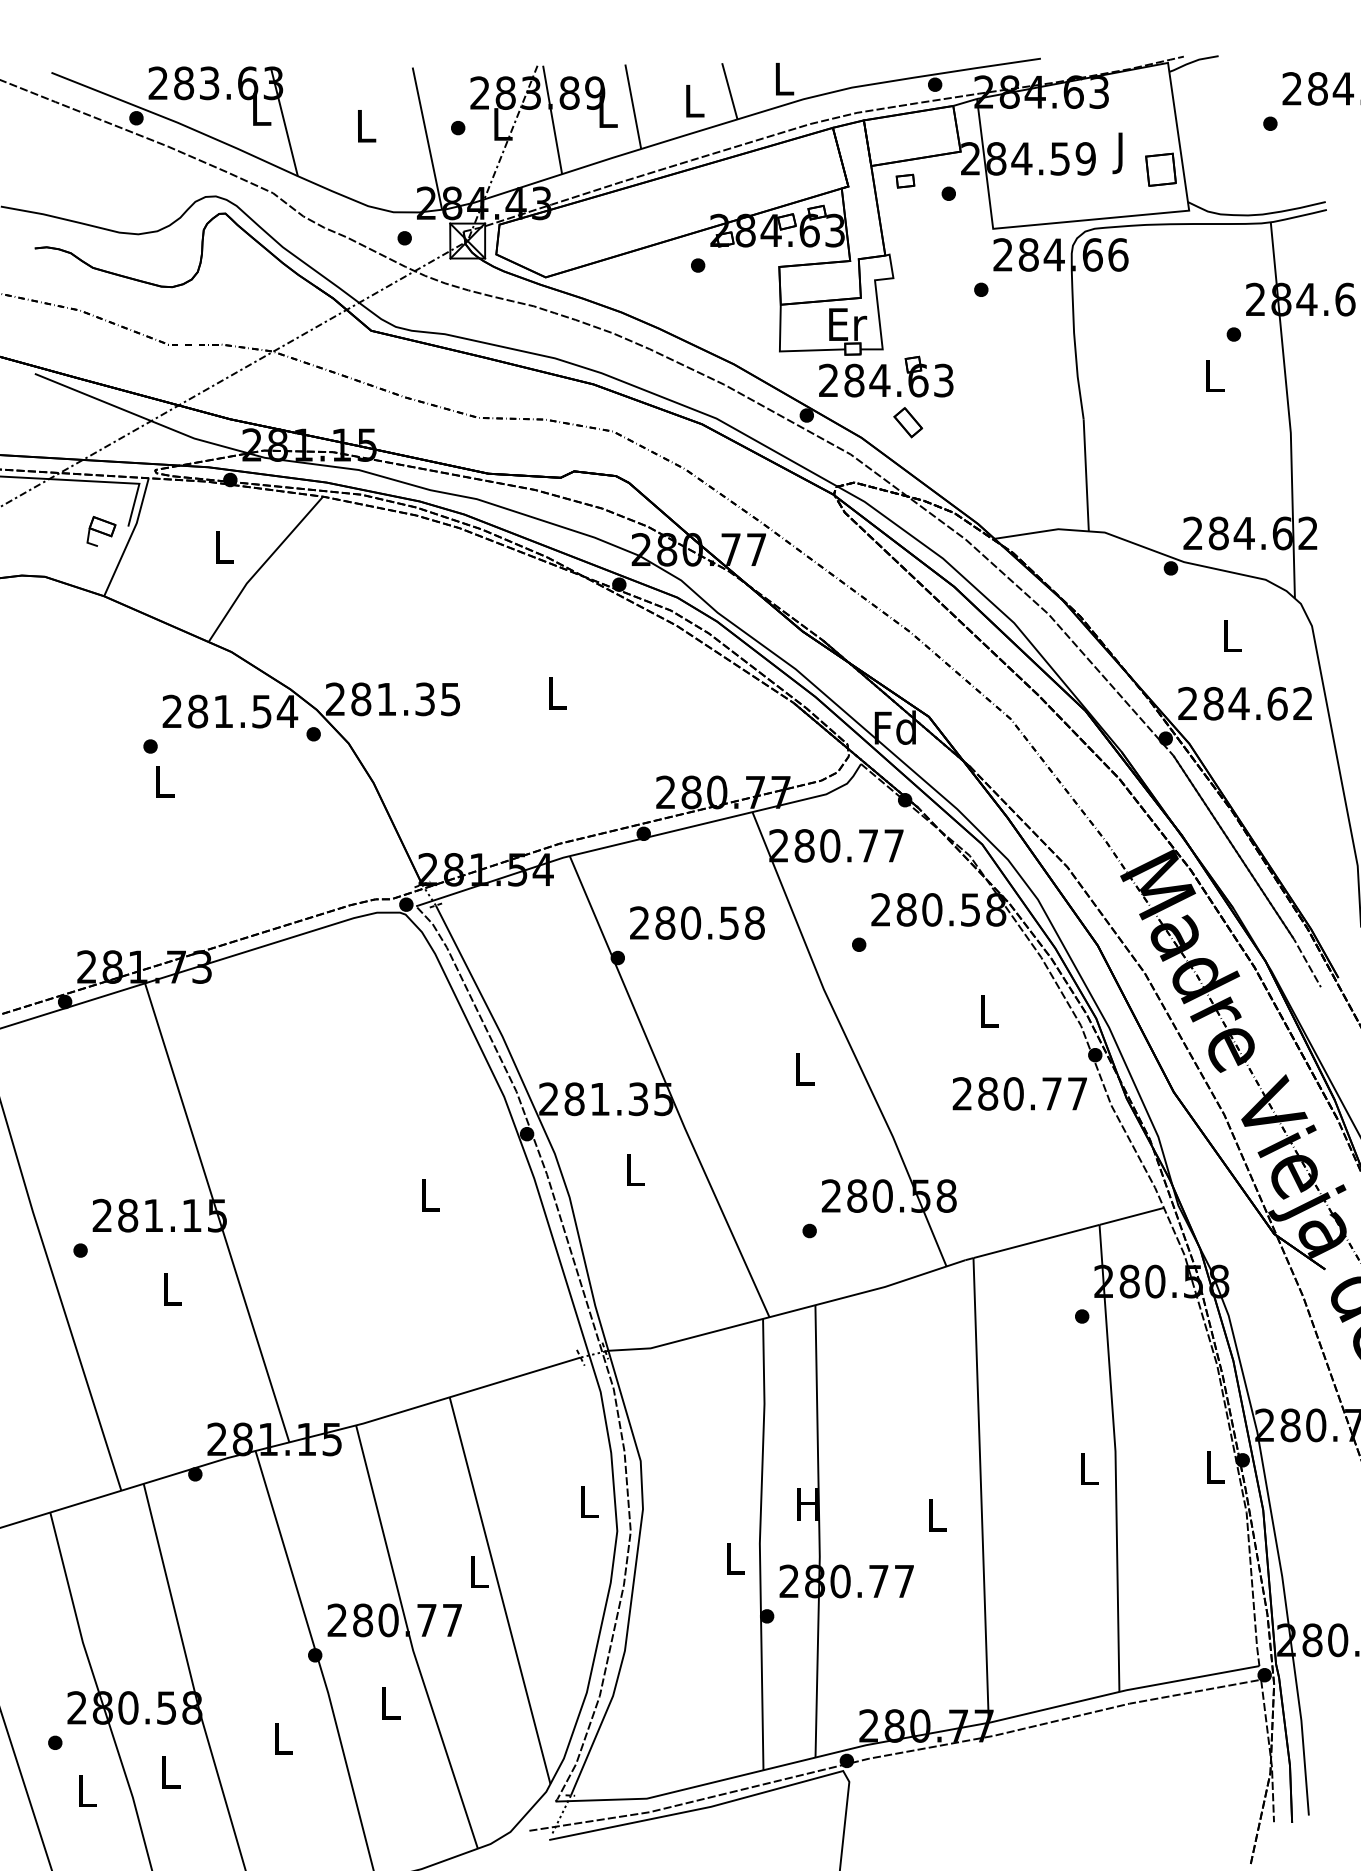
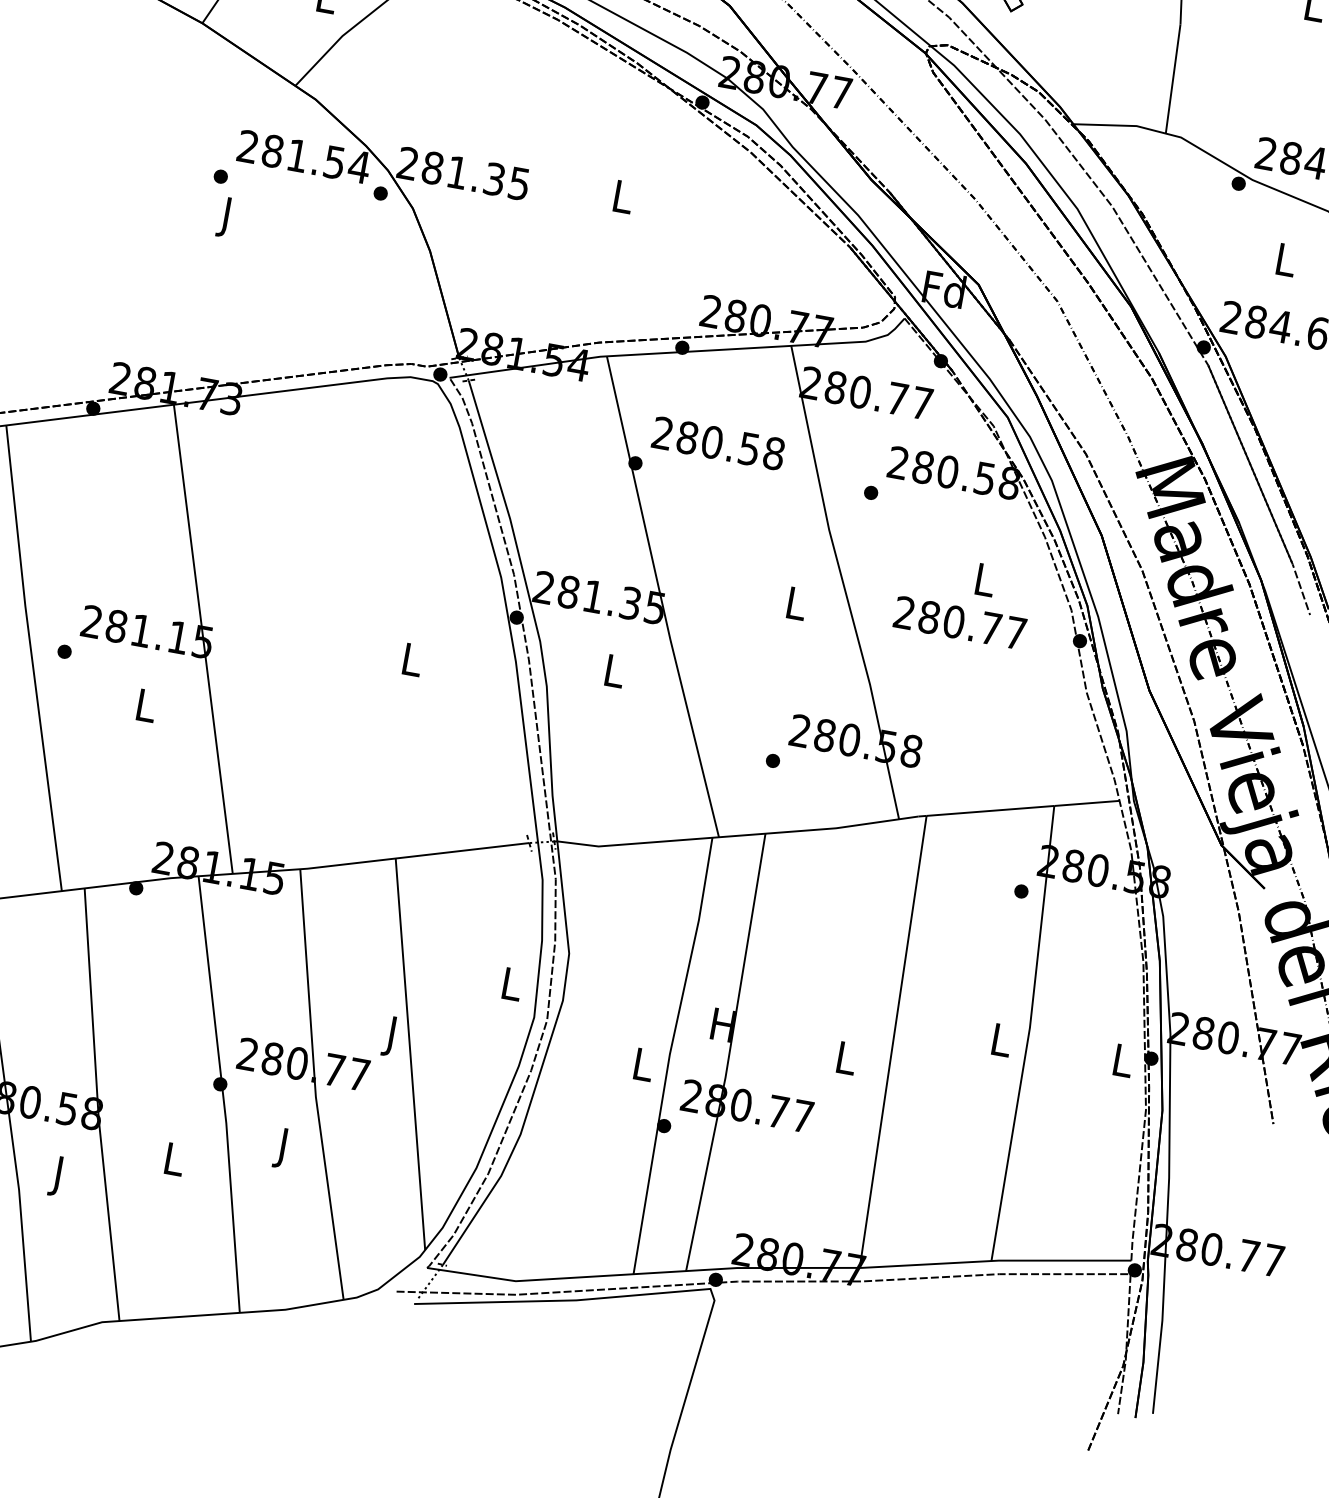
text: (164, 786) -> (227, 217), L -> J
text: (1019, 1093) -> (959, 622), moved
text: (479, 1576) -> (393, 1036), L -> J
text: (390, 1707) -> (283, 1148), L -> J
text: (170, 1776) -> (59, 1176), L -> J

